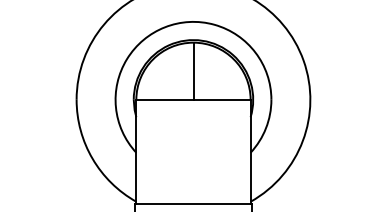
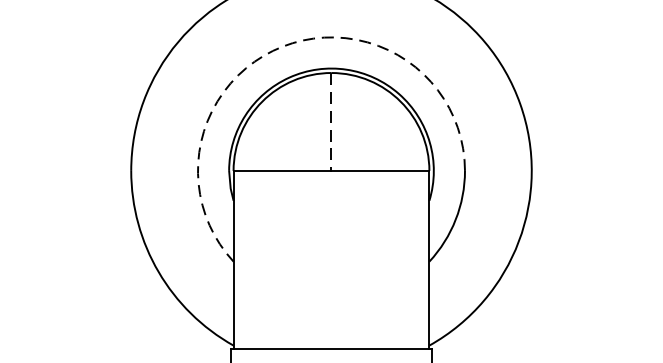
arc: (165, 27) -> (283, 46), solid -> dashed
line: (193, 71) -> (331, 122), solid -> dashed

